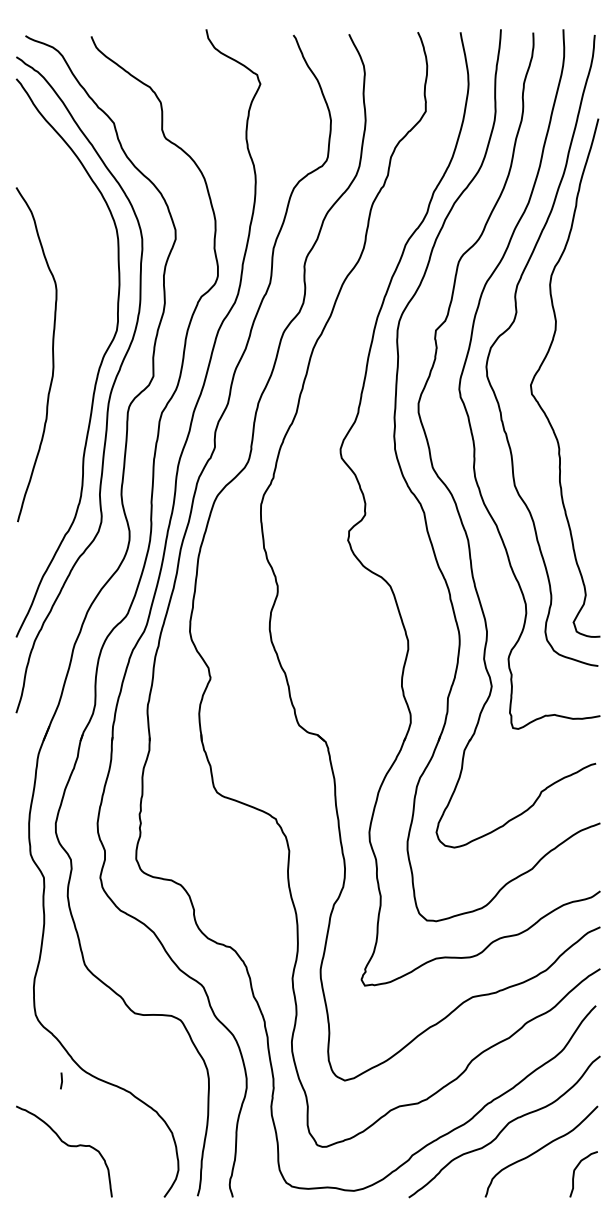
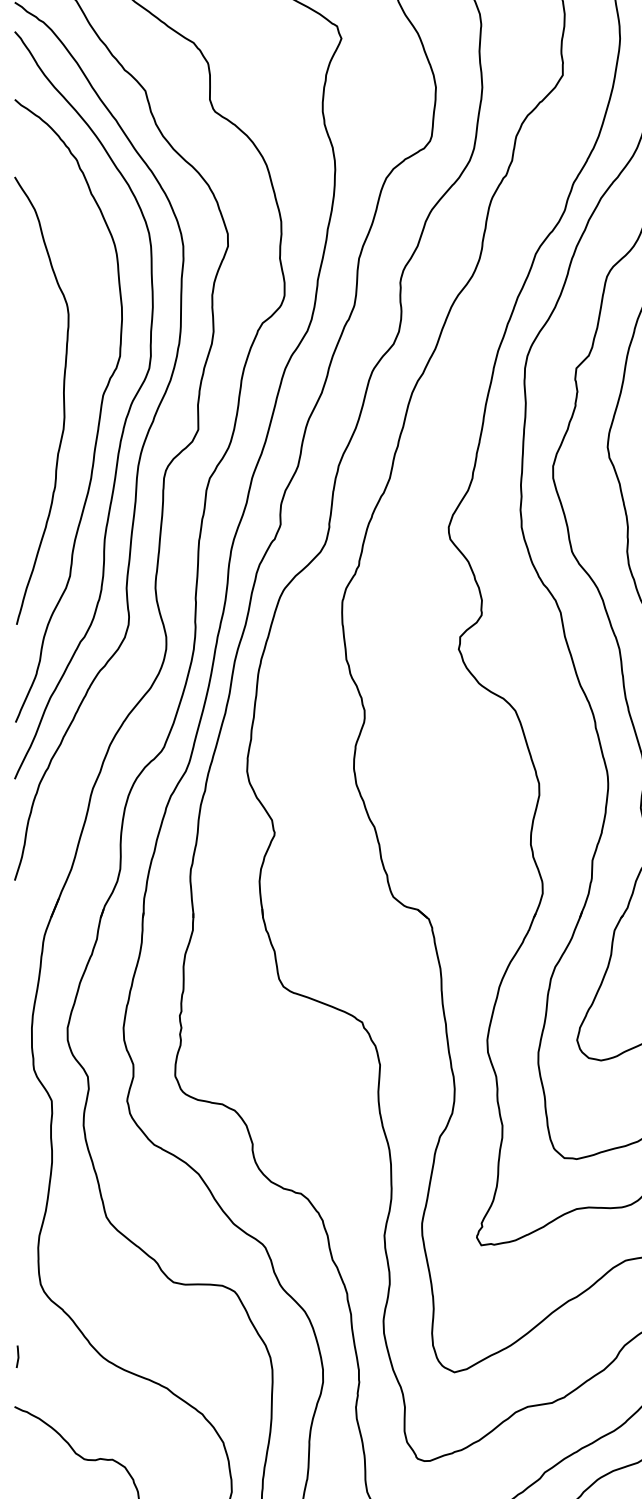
curve: (78, 368) -> (97, 419), added
line: (61, 1080) -> (17, 1356), moved

